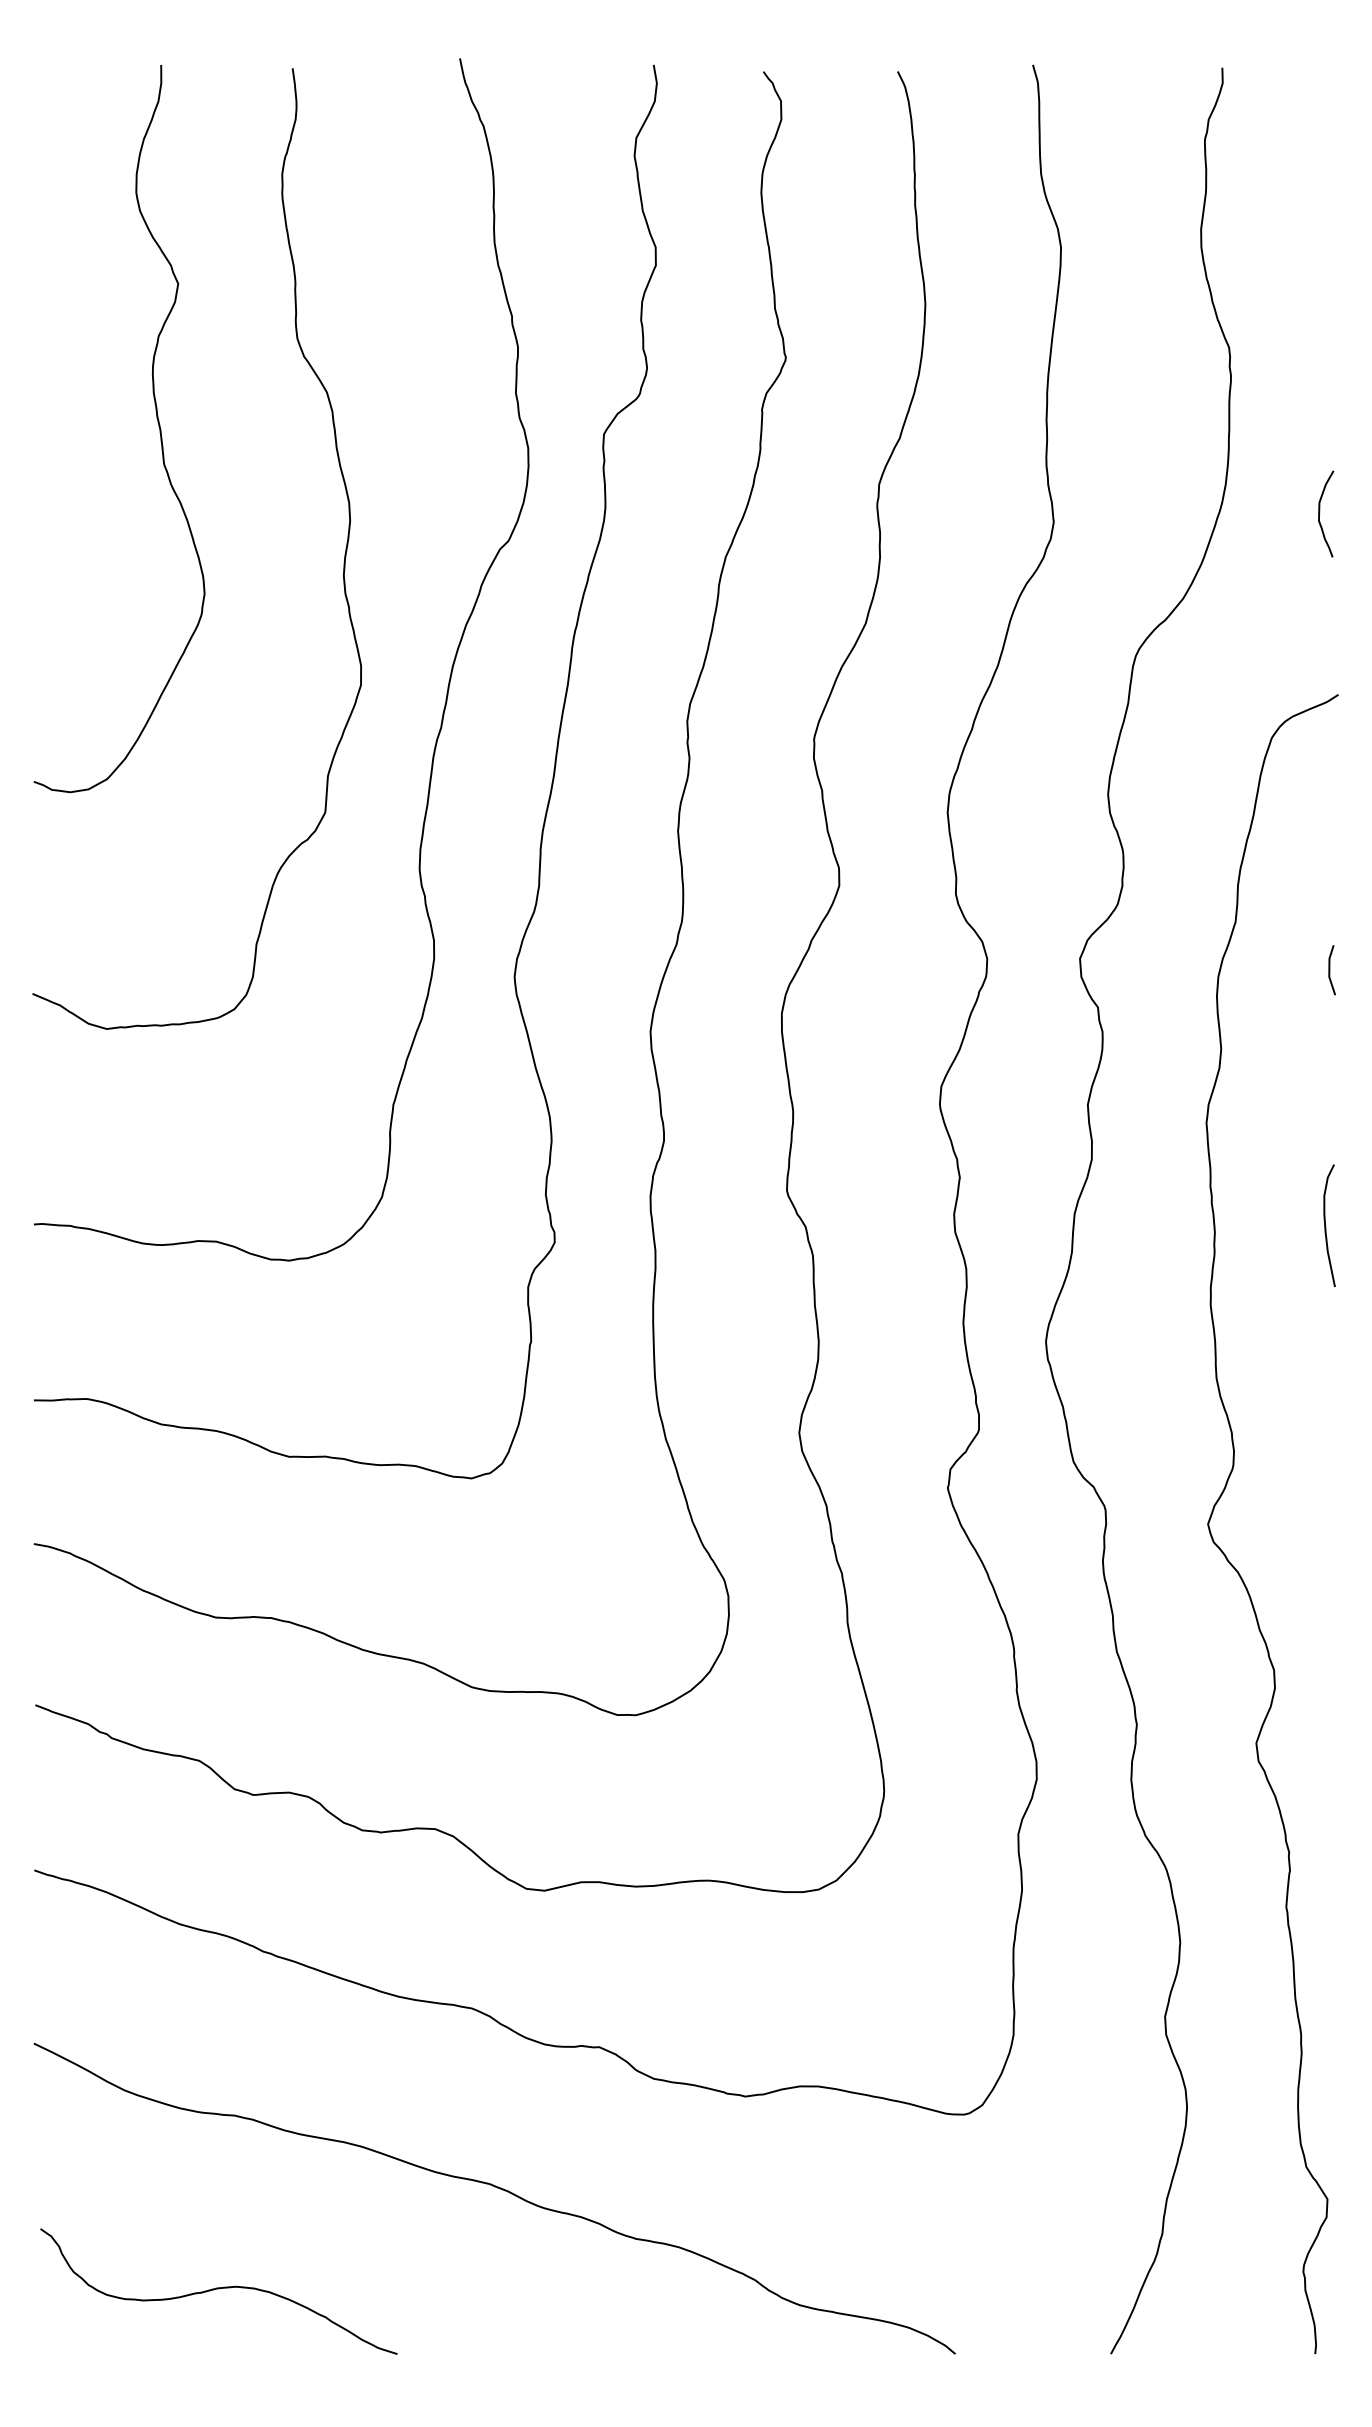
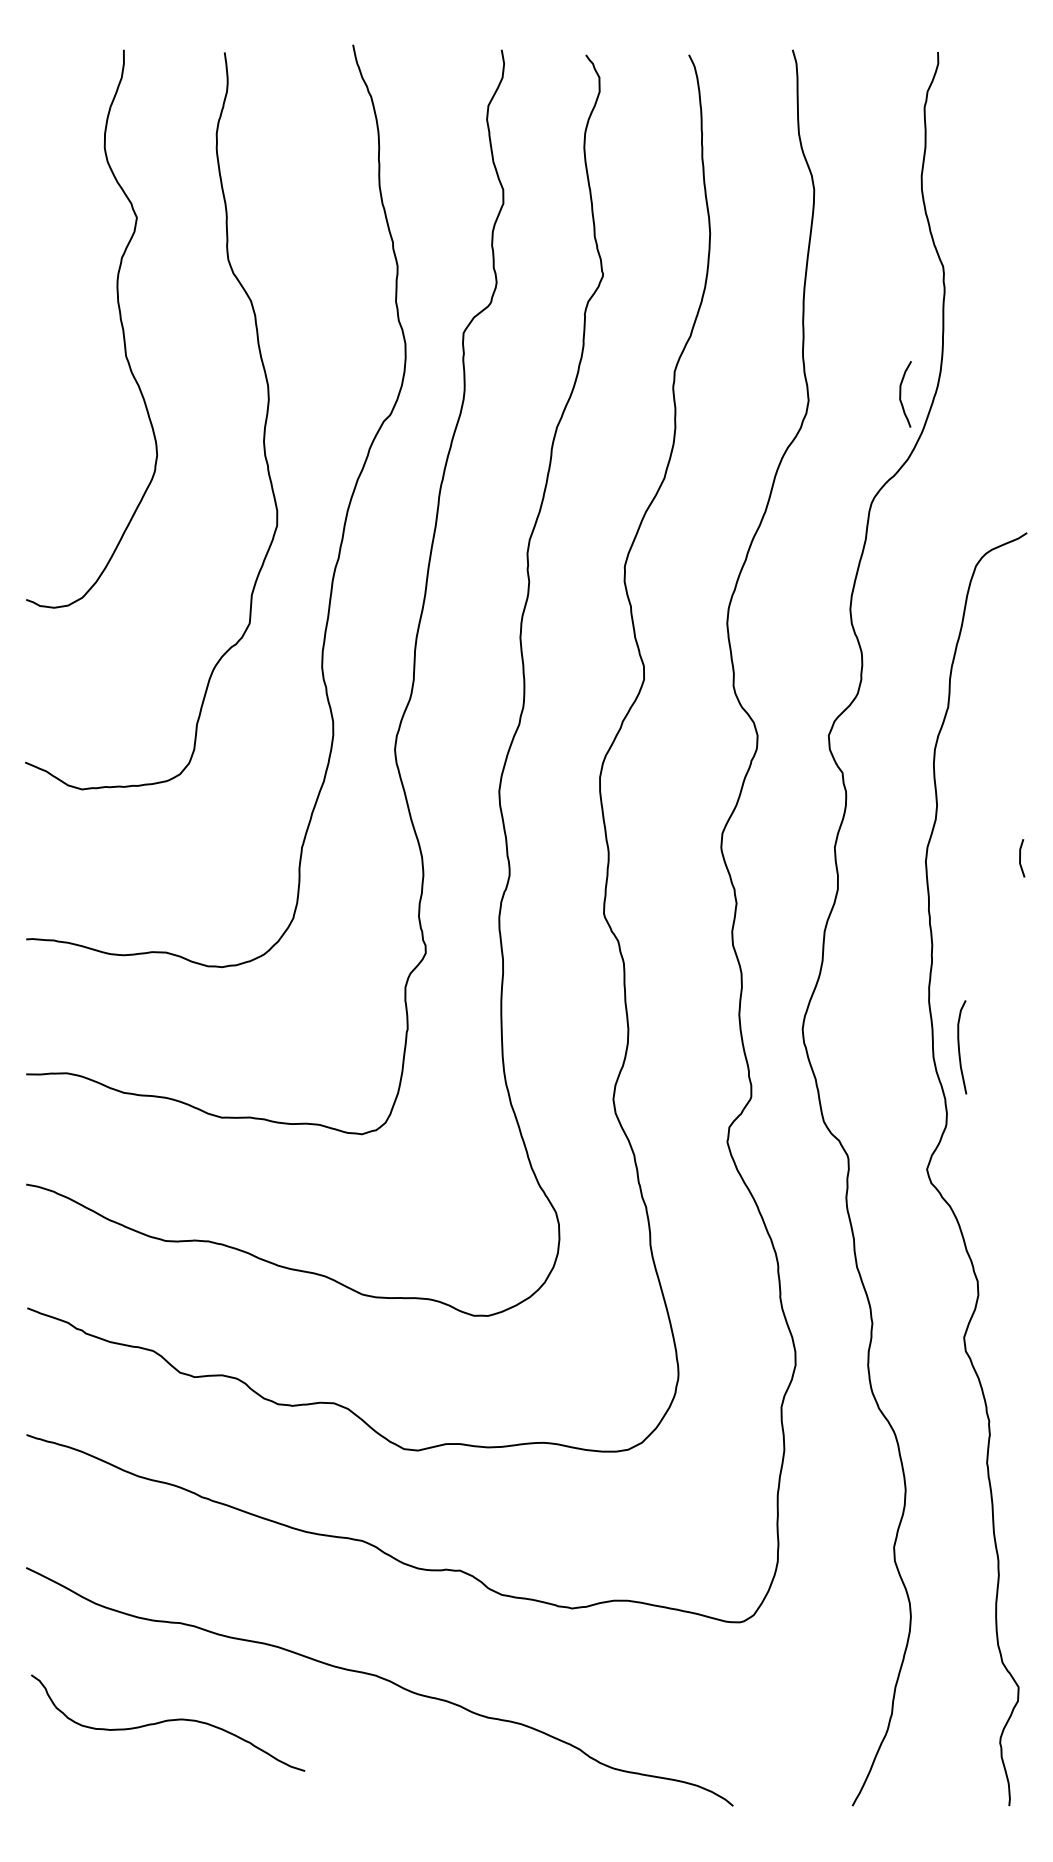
curve: (1320, 514) -> (901, 394), moved
line: (1329, 970) -> (1020, 858), moved
curve: (1325, 1225) -> (959, 1047), moved
curve: (219, 2289) -> (168, 1721), moved

